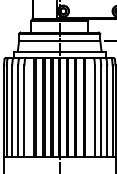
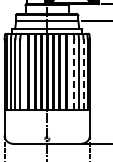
line: (95, 109) -> (74, 73), solid -> dashed
line: (107, 109) -> (83, 73), solid -> dashed

